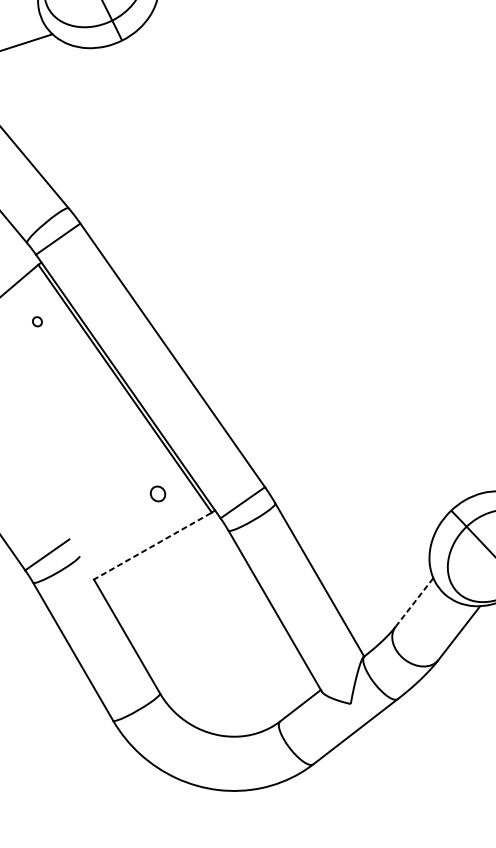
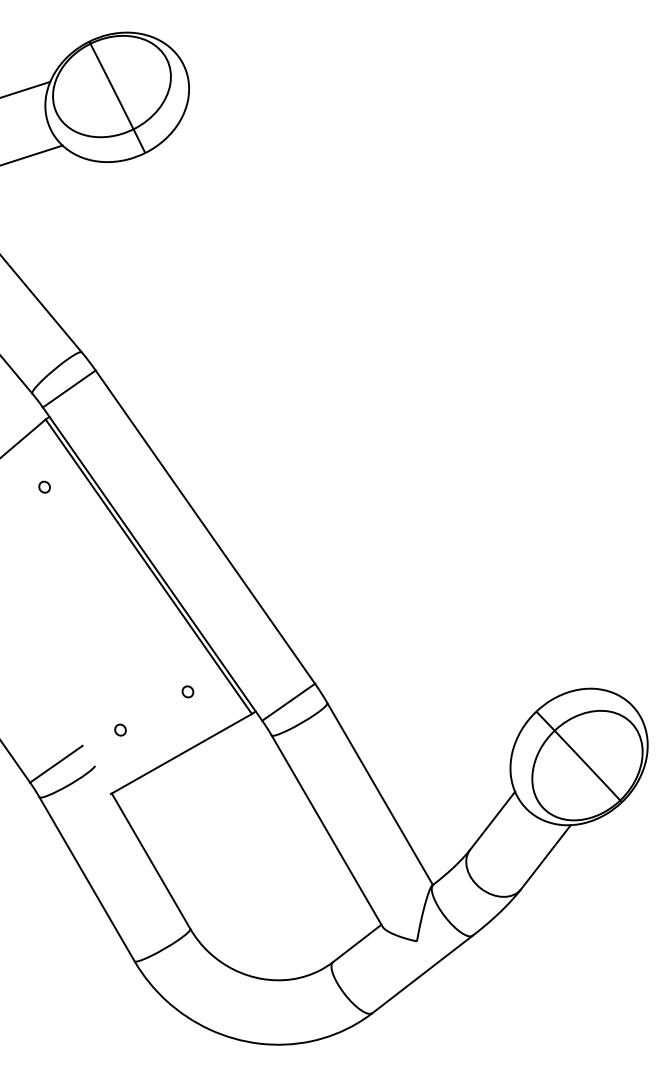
part: (157, 493) -> (187, 691), size x0.62
part: (101, 525) -> (120, 729), added
line: (152, 545) -> (181, 753), dashed -> solid
line: (414, 602) -> (492, 820), dashed -> solid

